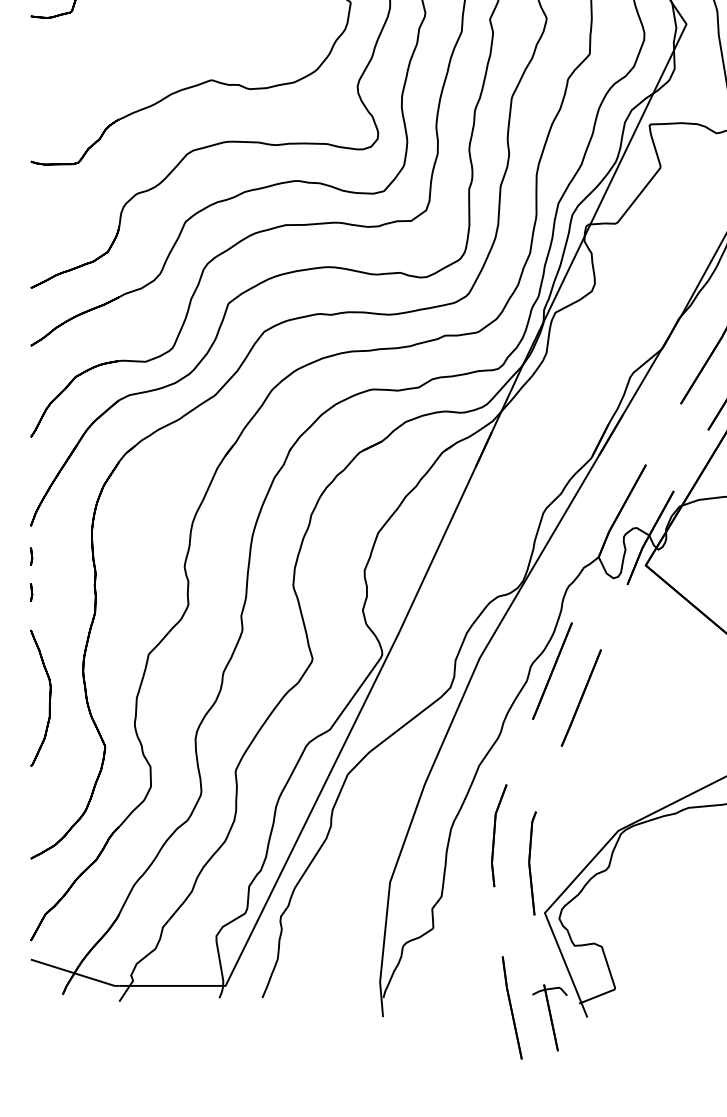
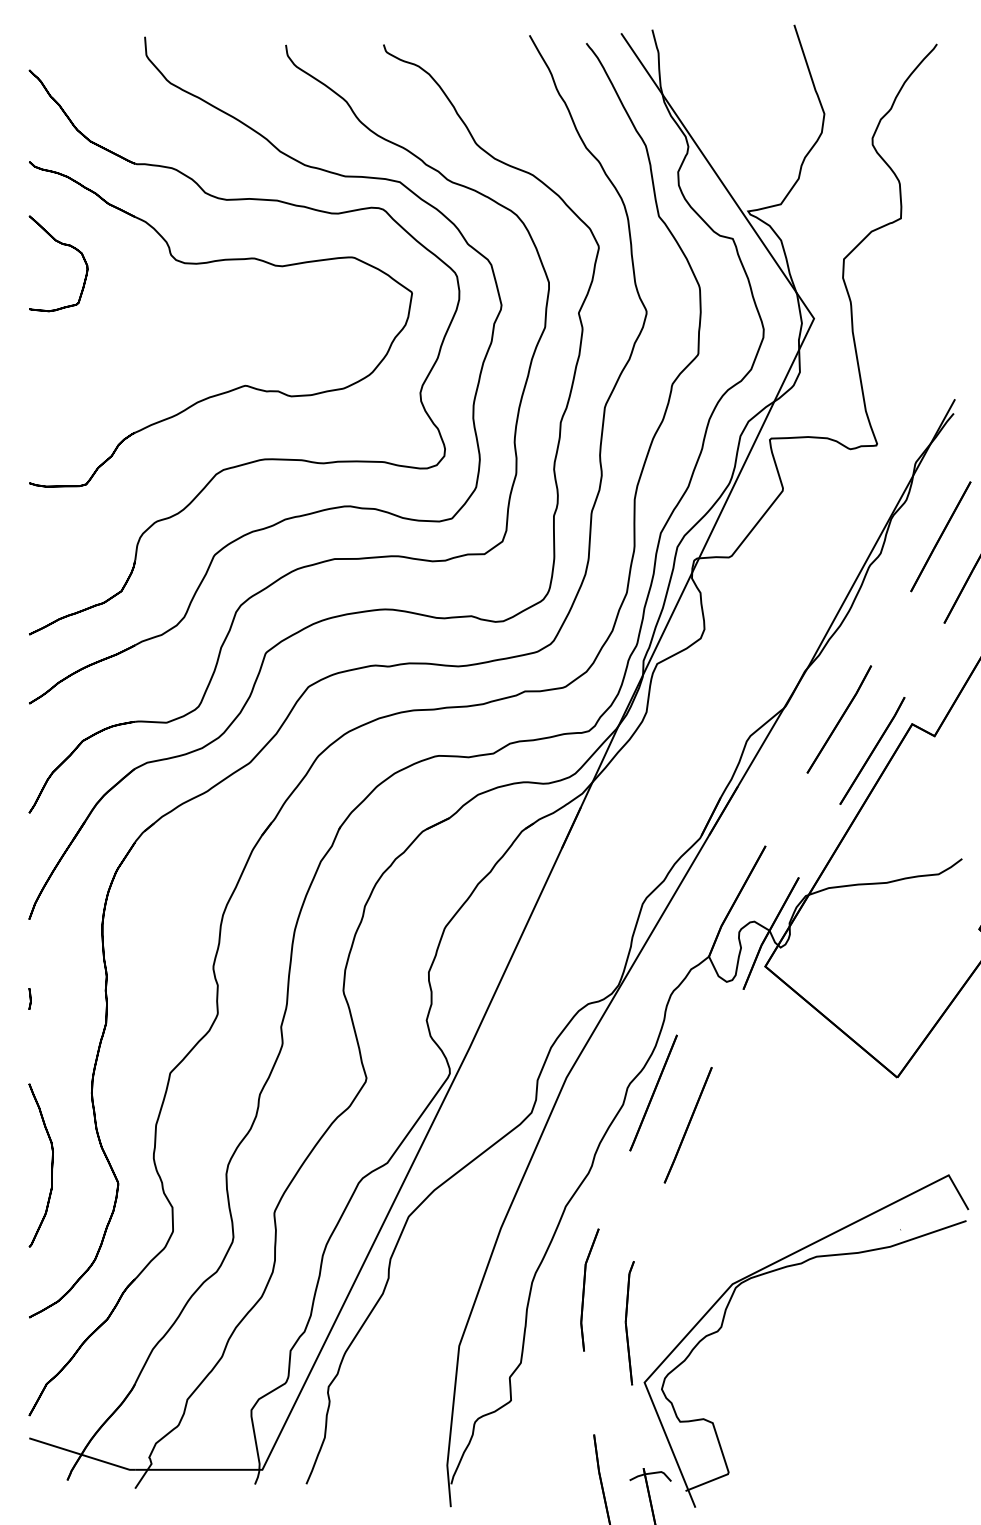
line: (31, 556) -> (29, 955), removed
part: (49, 698) -> (51, 1165), moved

